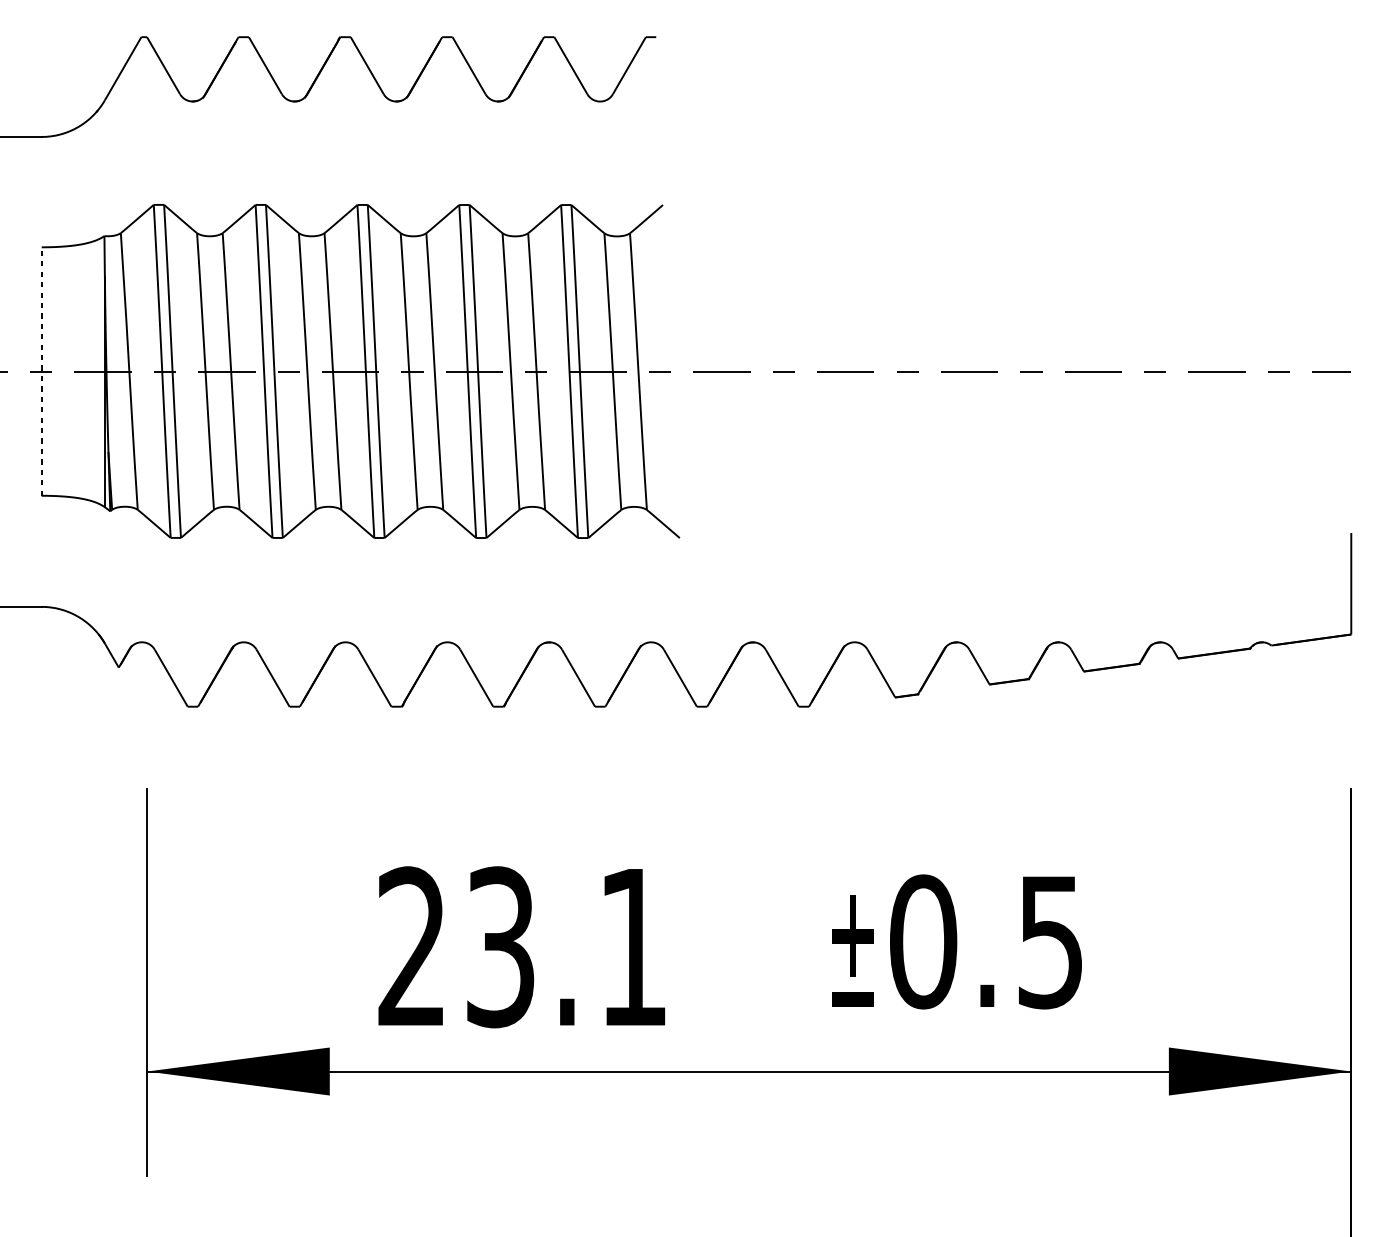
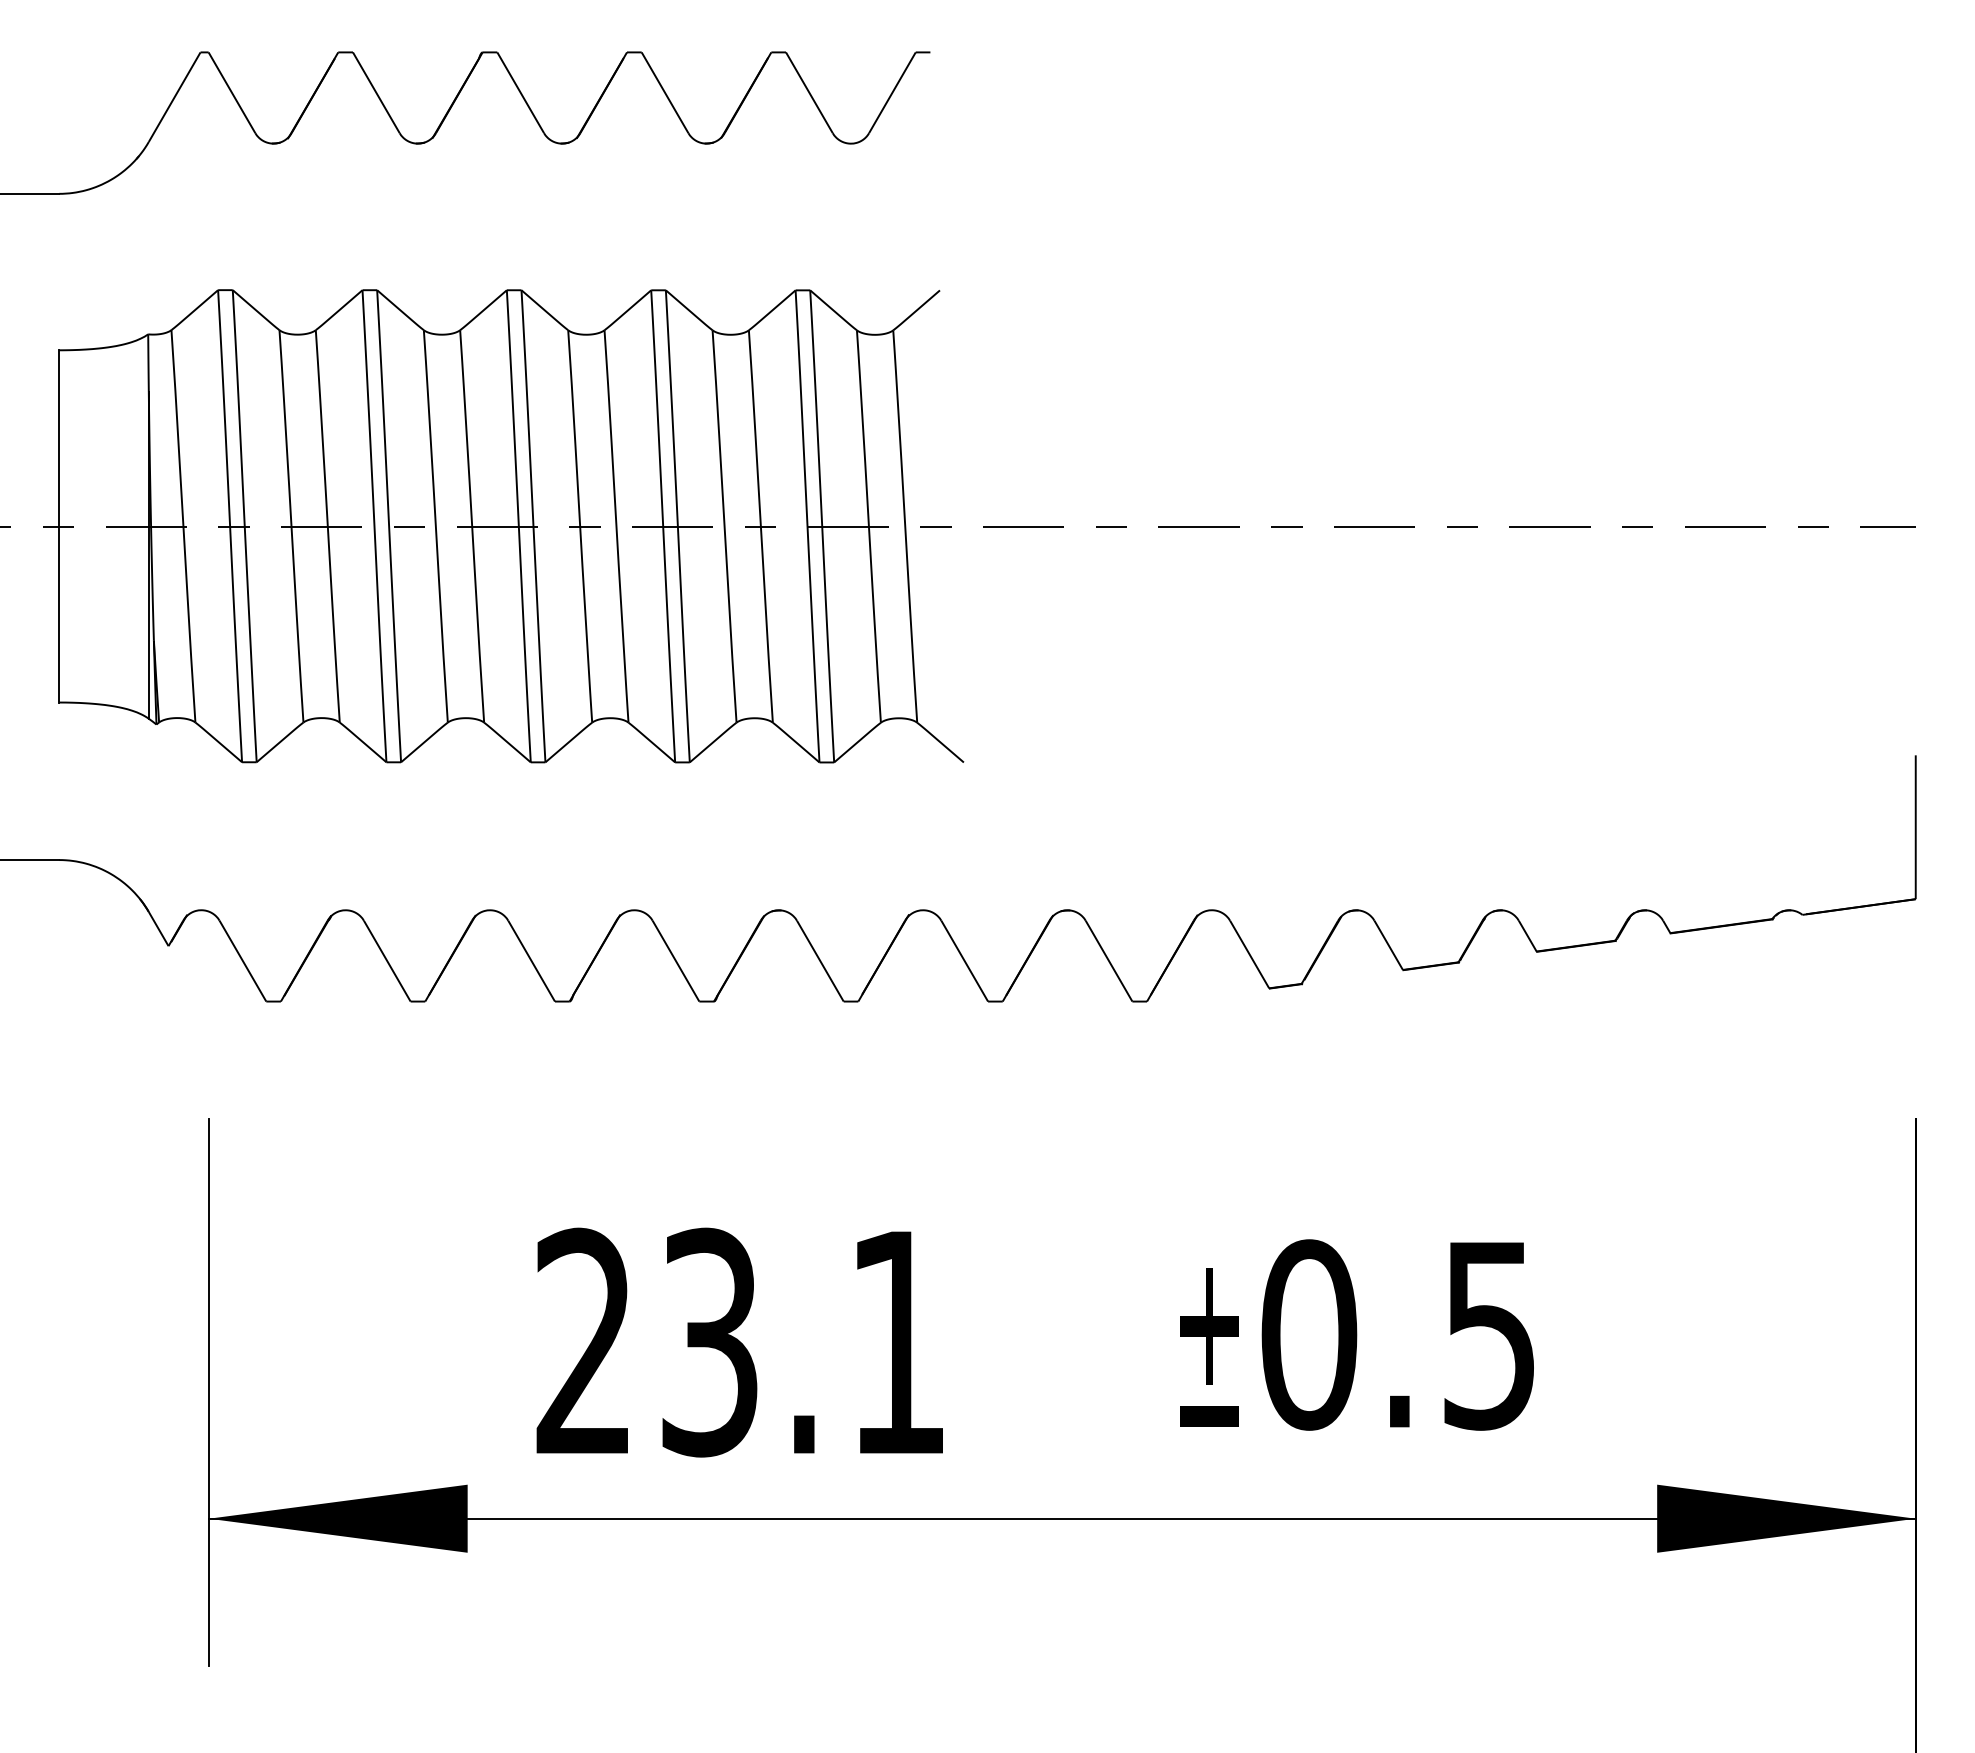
line: (41, 370) -> (59, 525), dashed -> solid

